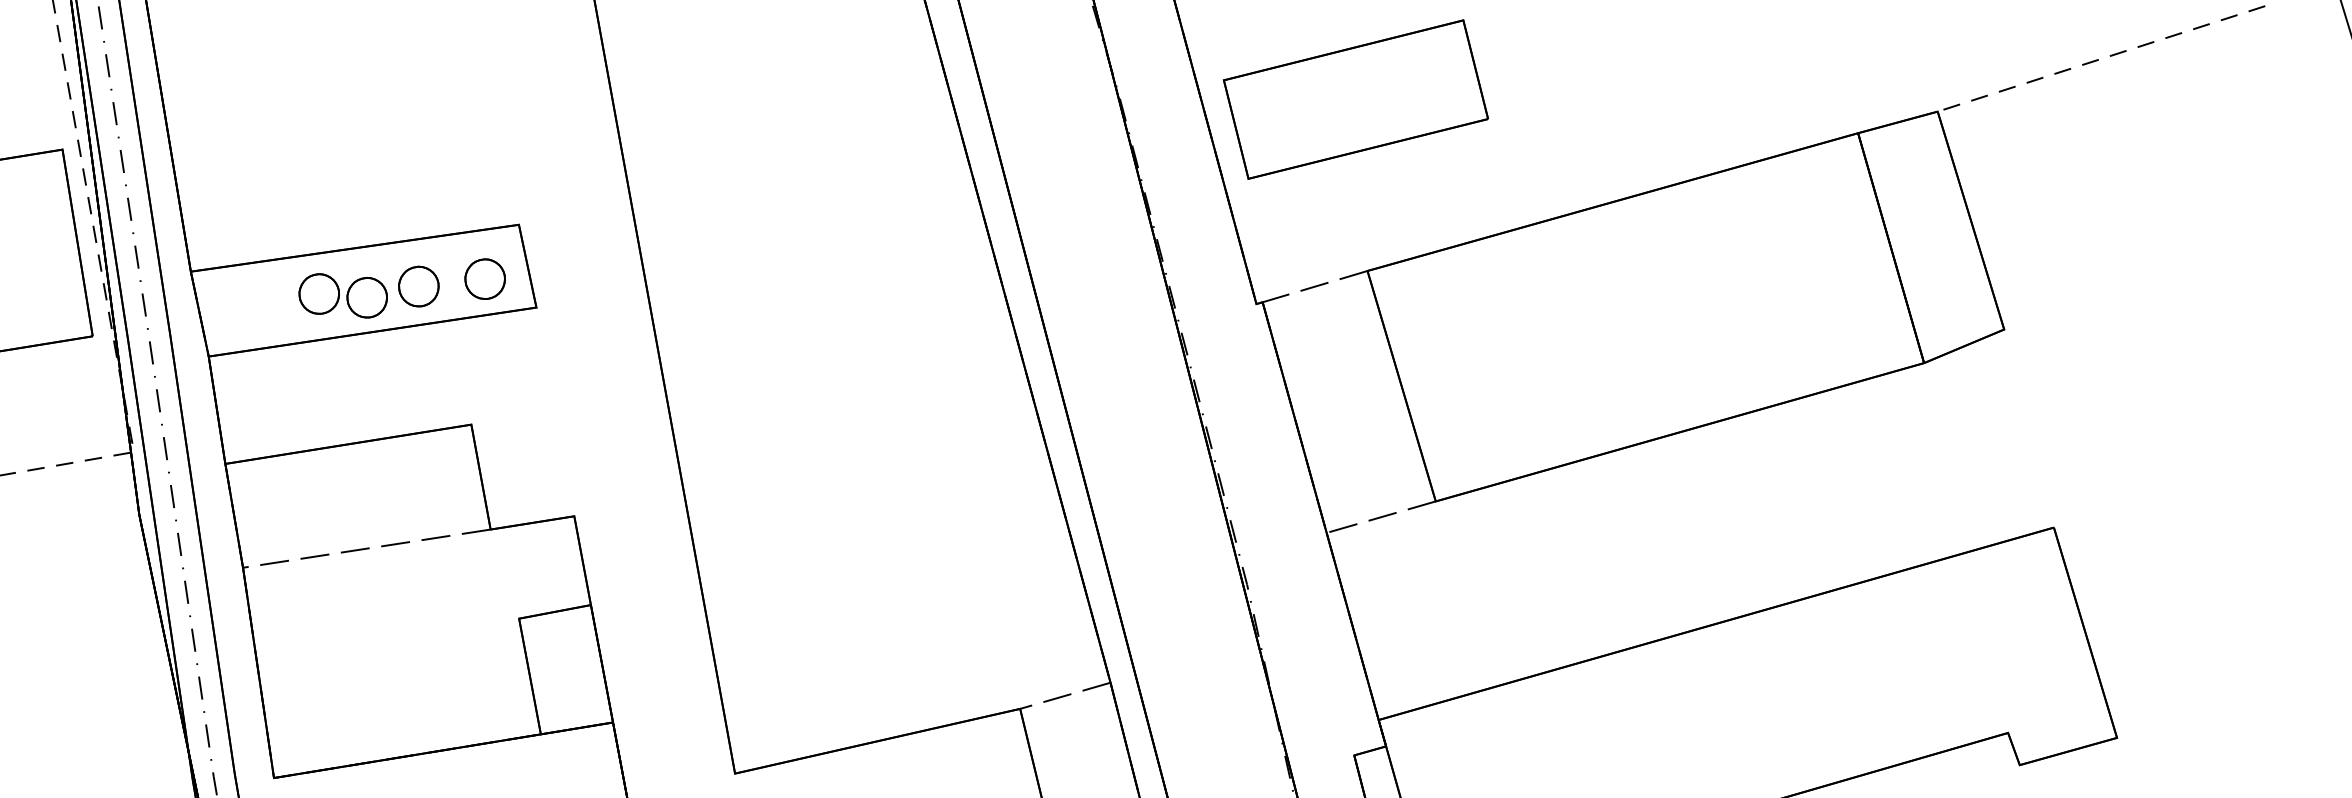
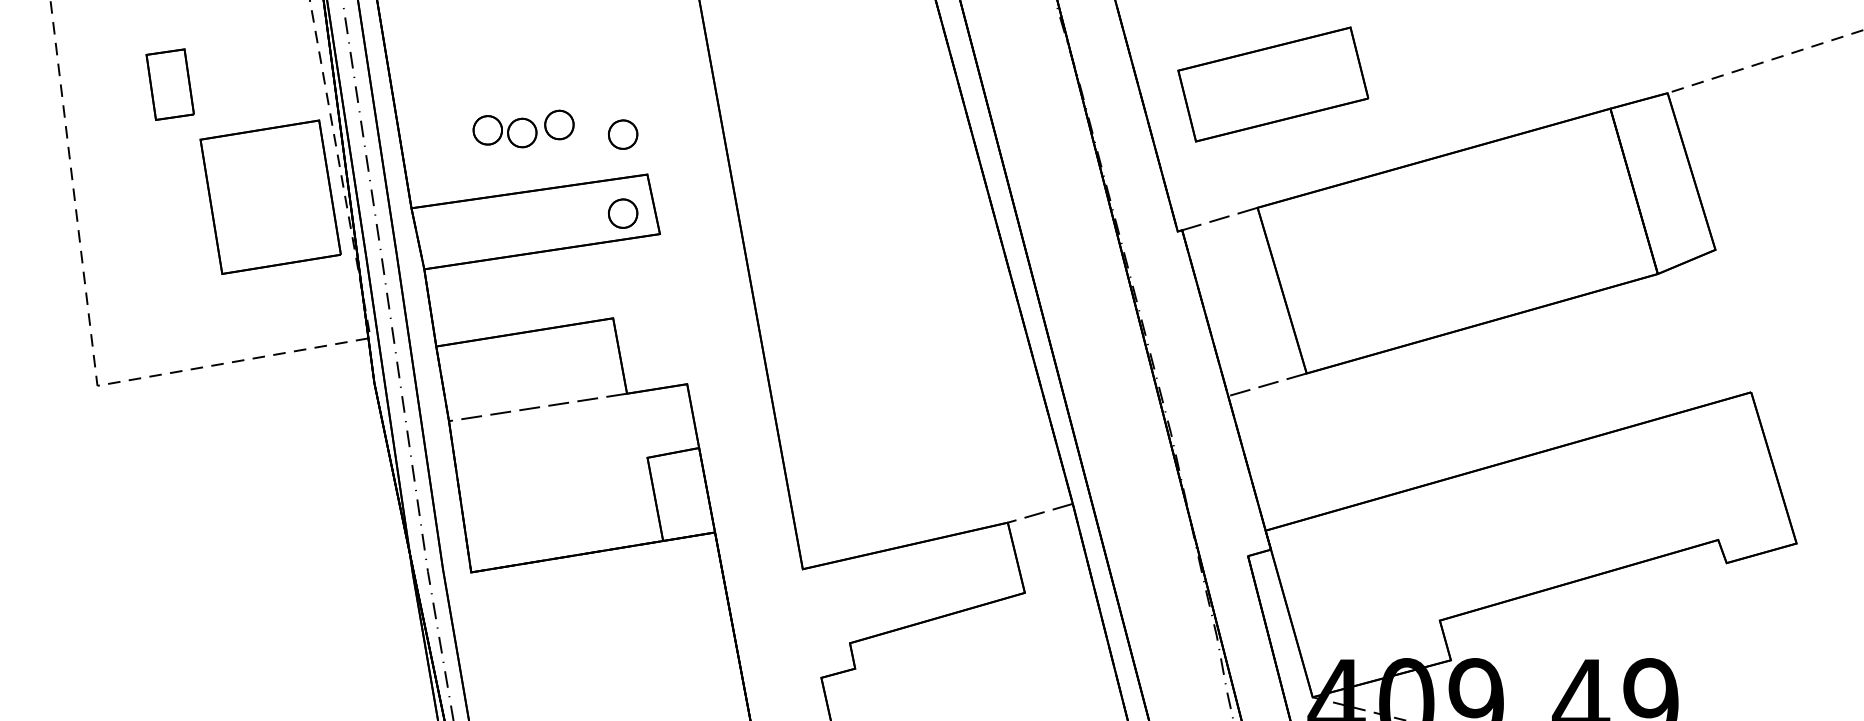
part: (1356, 99) -> (1273, 84), moved
part: (484, 169) -> (622, 134), added
part: (368, 291) -> (523, 128), moved

